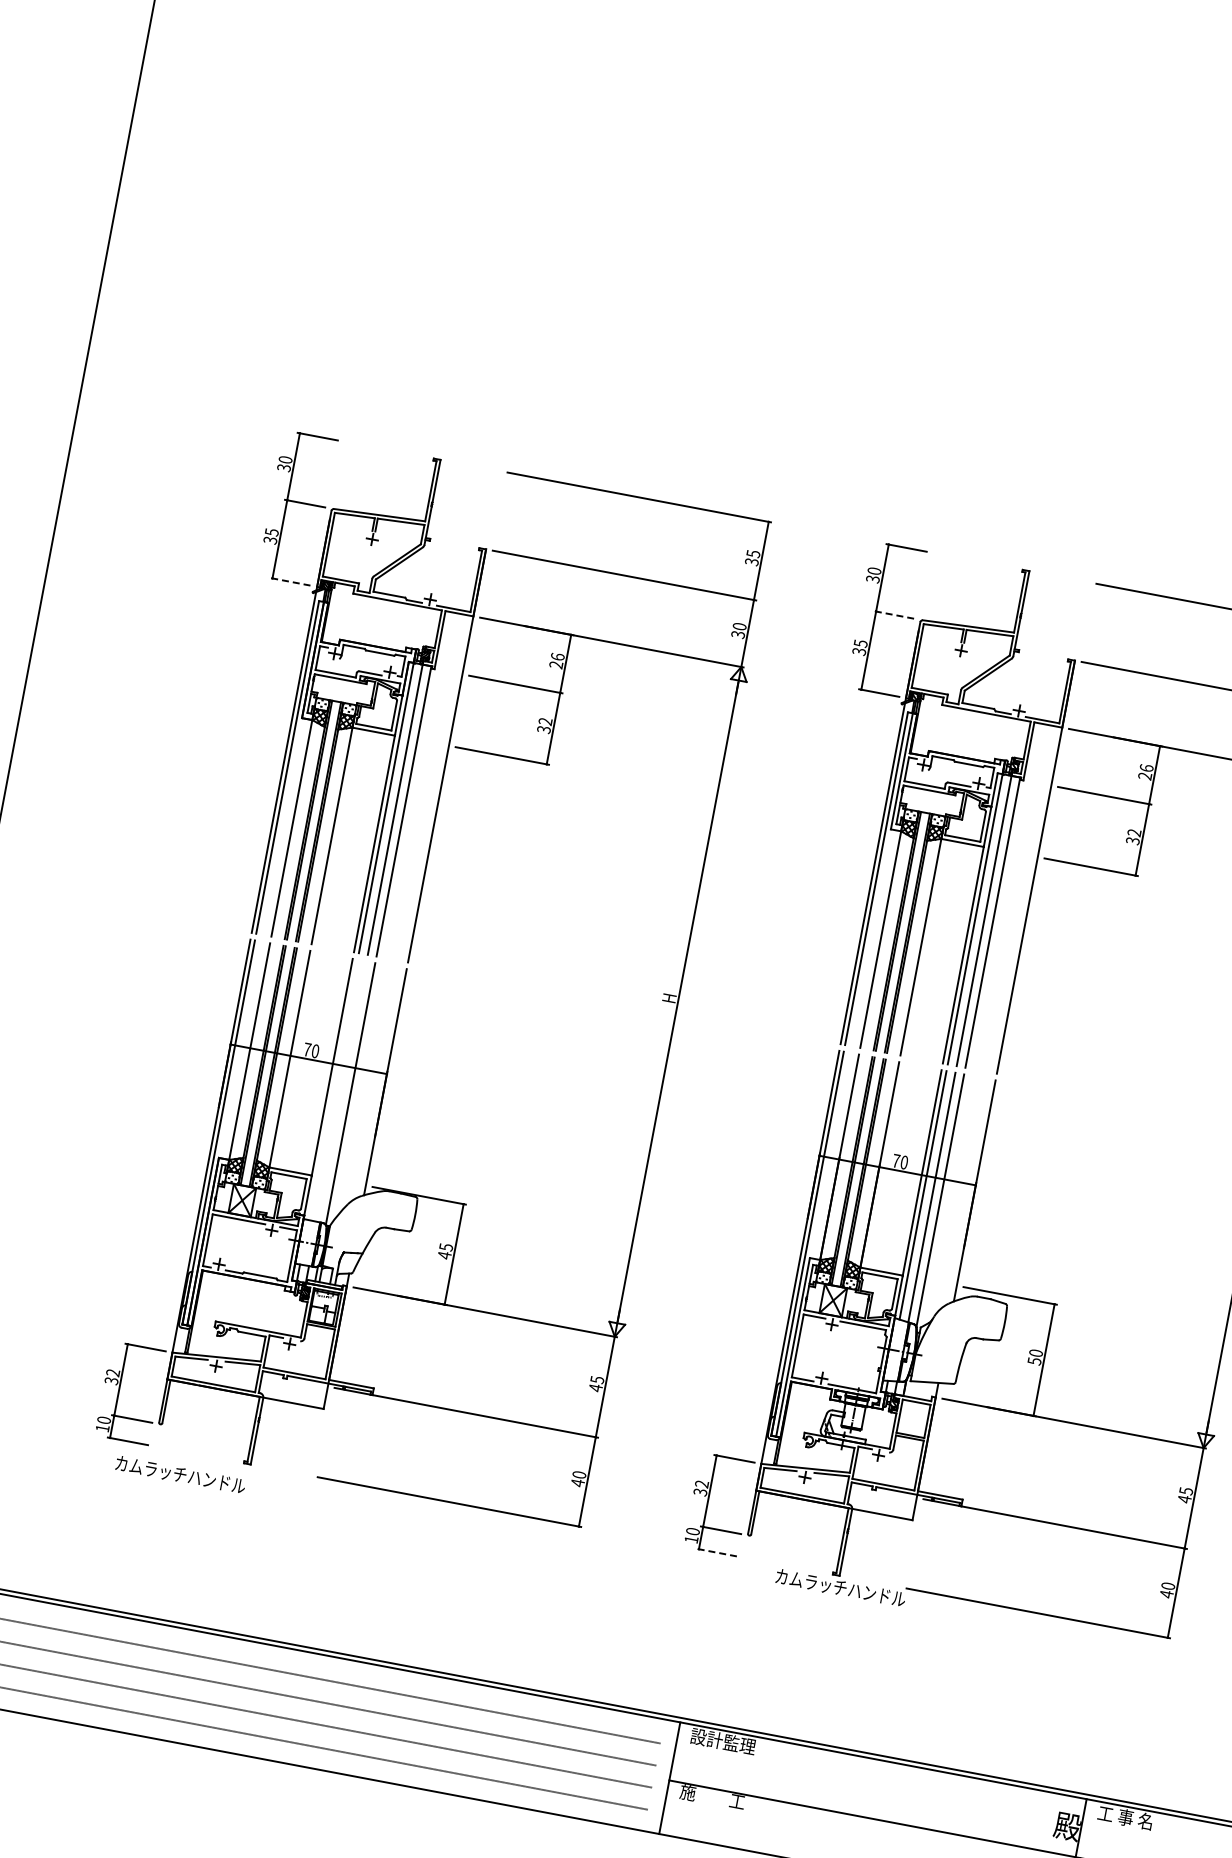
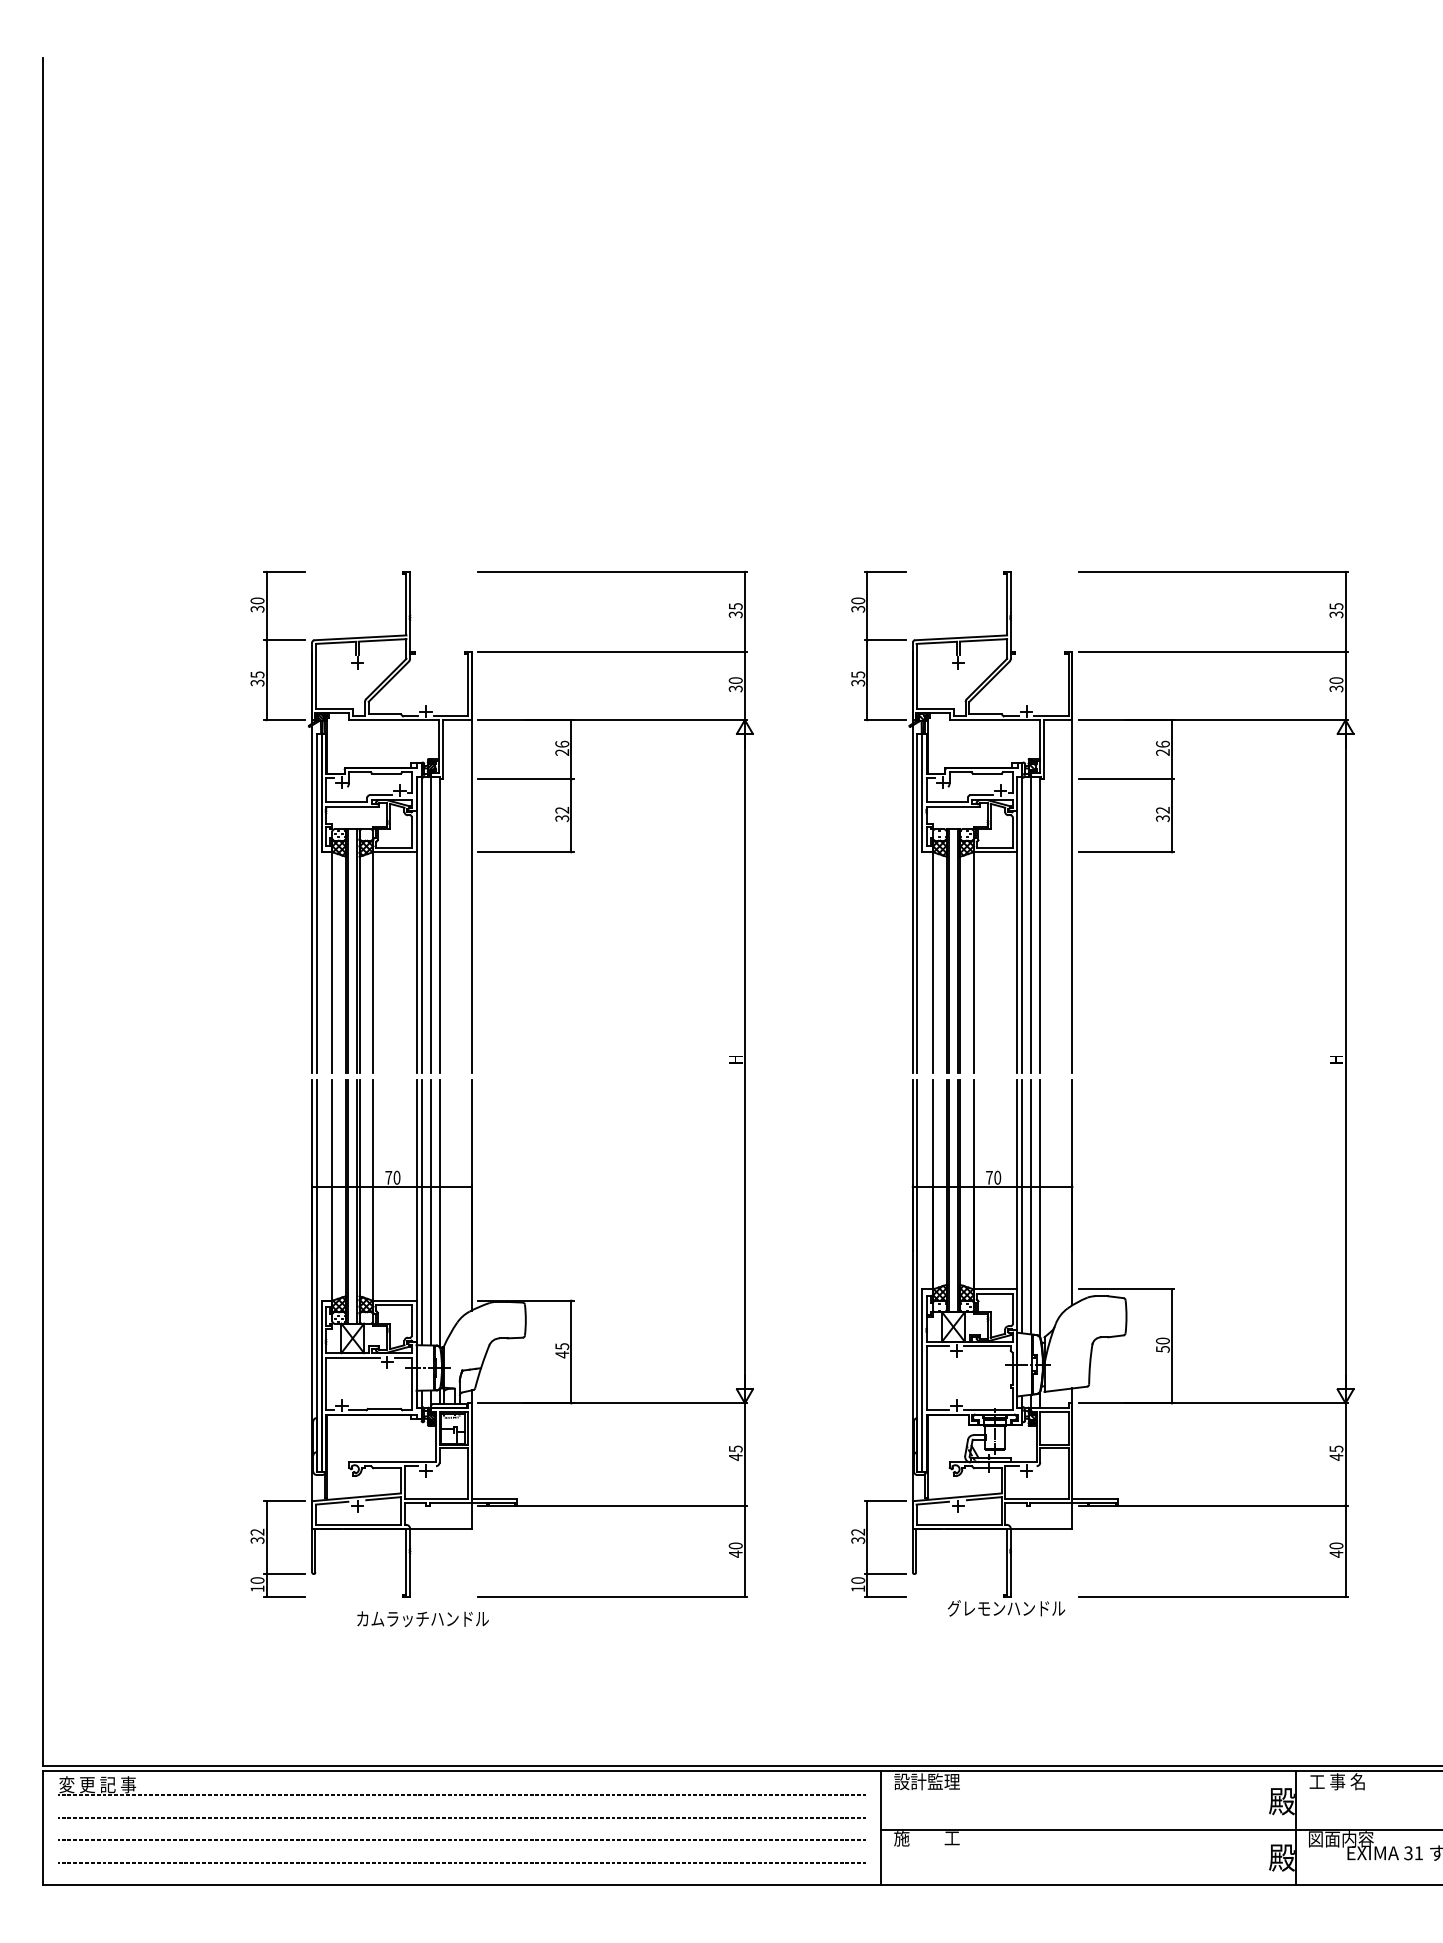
line: (289, 582) -> (284, 720), dashed -> solid
line: (893, 615) -> (885, 640), dashed -> solid
line: (333, 1089) -> (421, 1212), added
line: (341, 1091) -> (430, 1212), added
text: (180, 1475) -> (422, 1619), moved
line: (716, 1552) -> (885, 1596), dashed -> solid
text: (840, 1587) -> (1013, 1608), カムラッチハンドル -> グレモンハンドル

